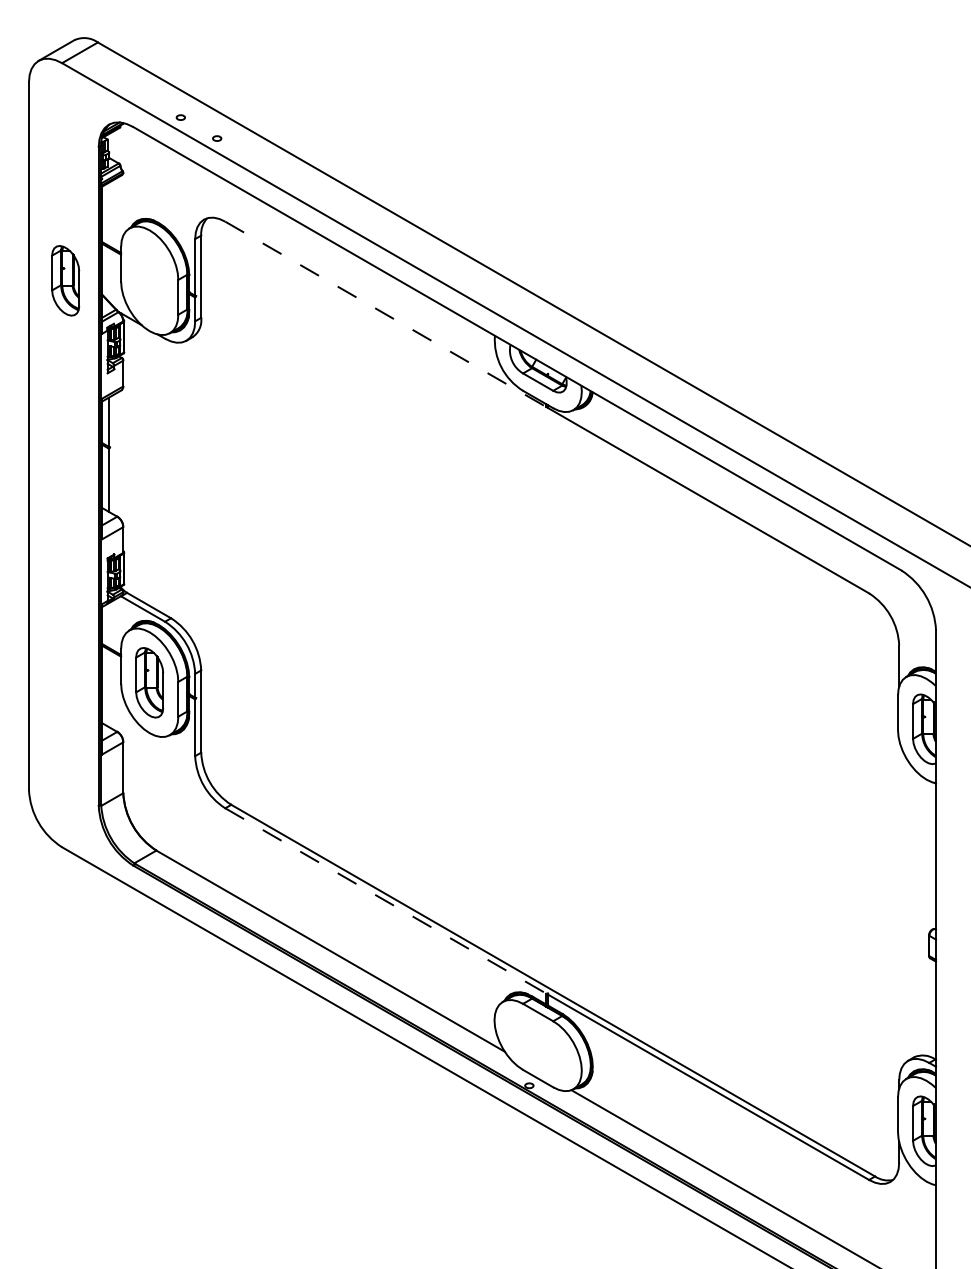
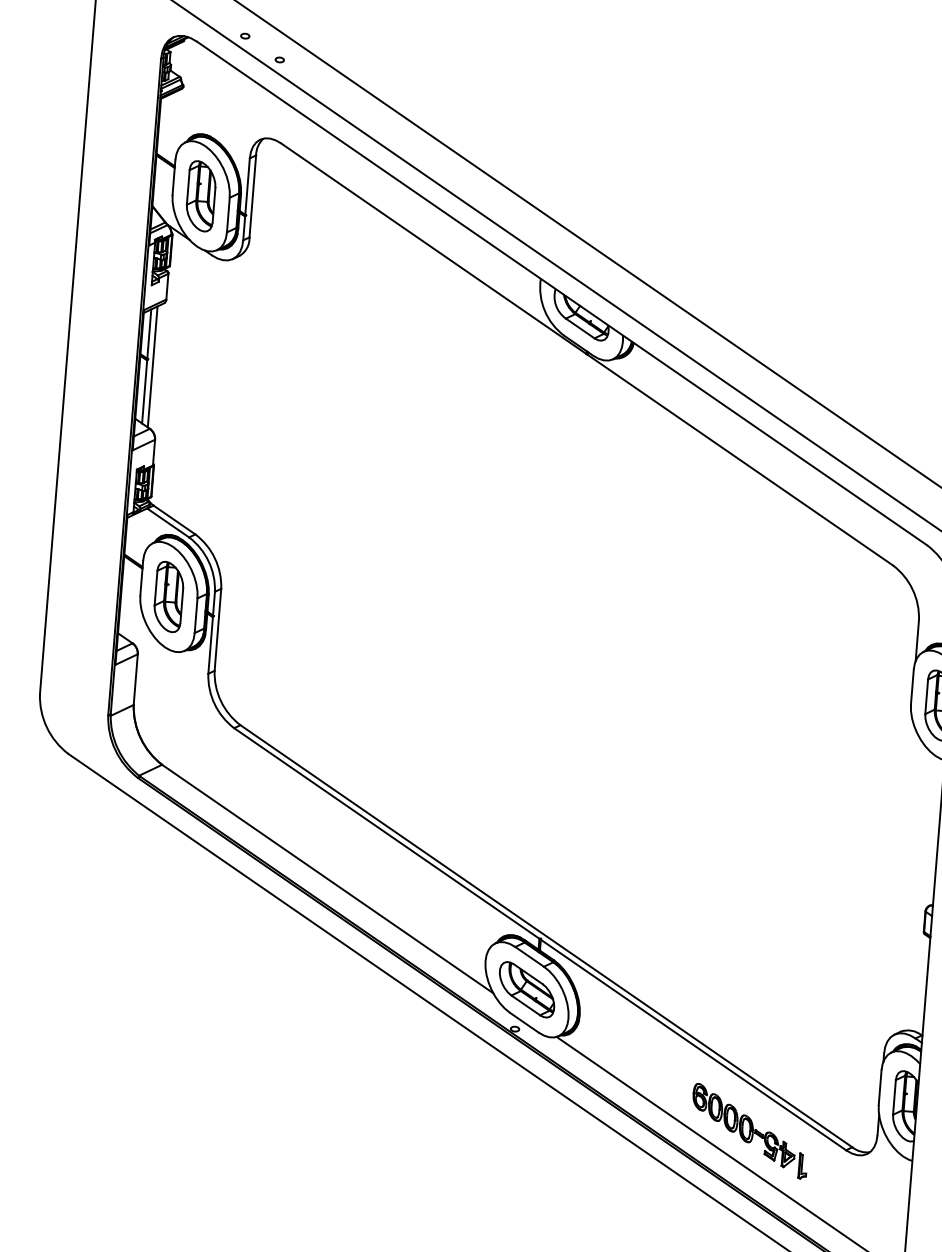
part: (65, 280) -> (200, 196), moved
line: (386, 314) -> (434, 248), dashed -> solid
line: (115, 454) -> (153, 366), added
line: (386, 901) -> (387, 834), dashed -> solid
part: (537, 1045) -> (526, 989), added
part: (771, 1168) -> (749, 1131), added

